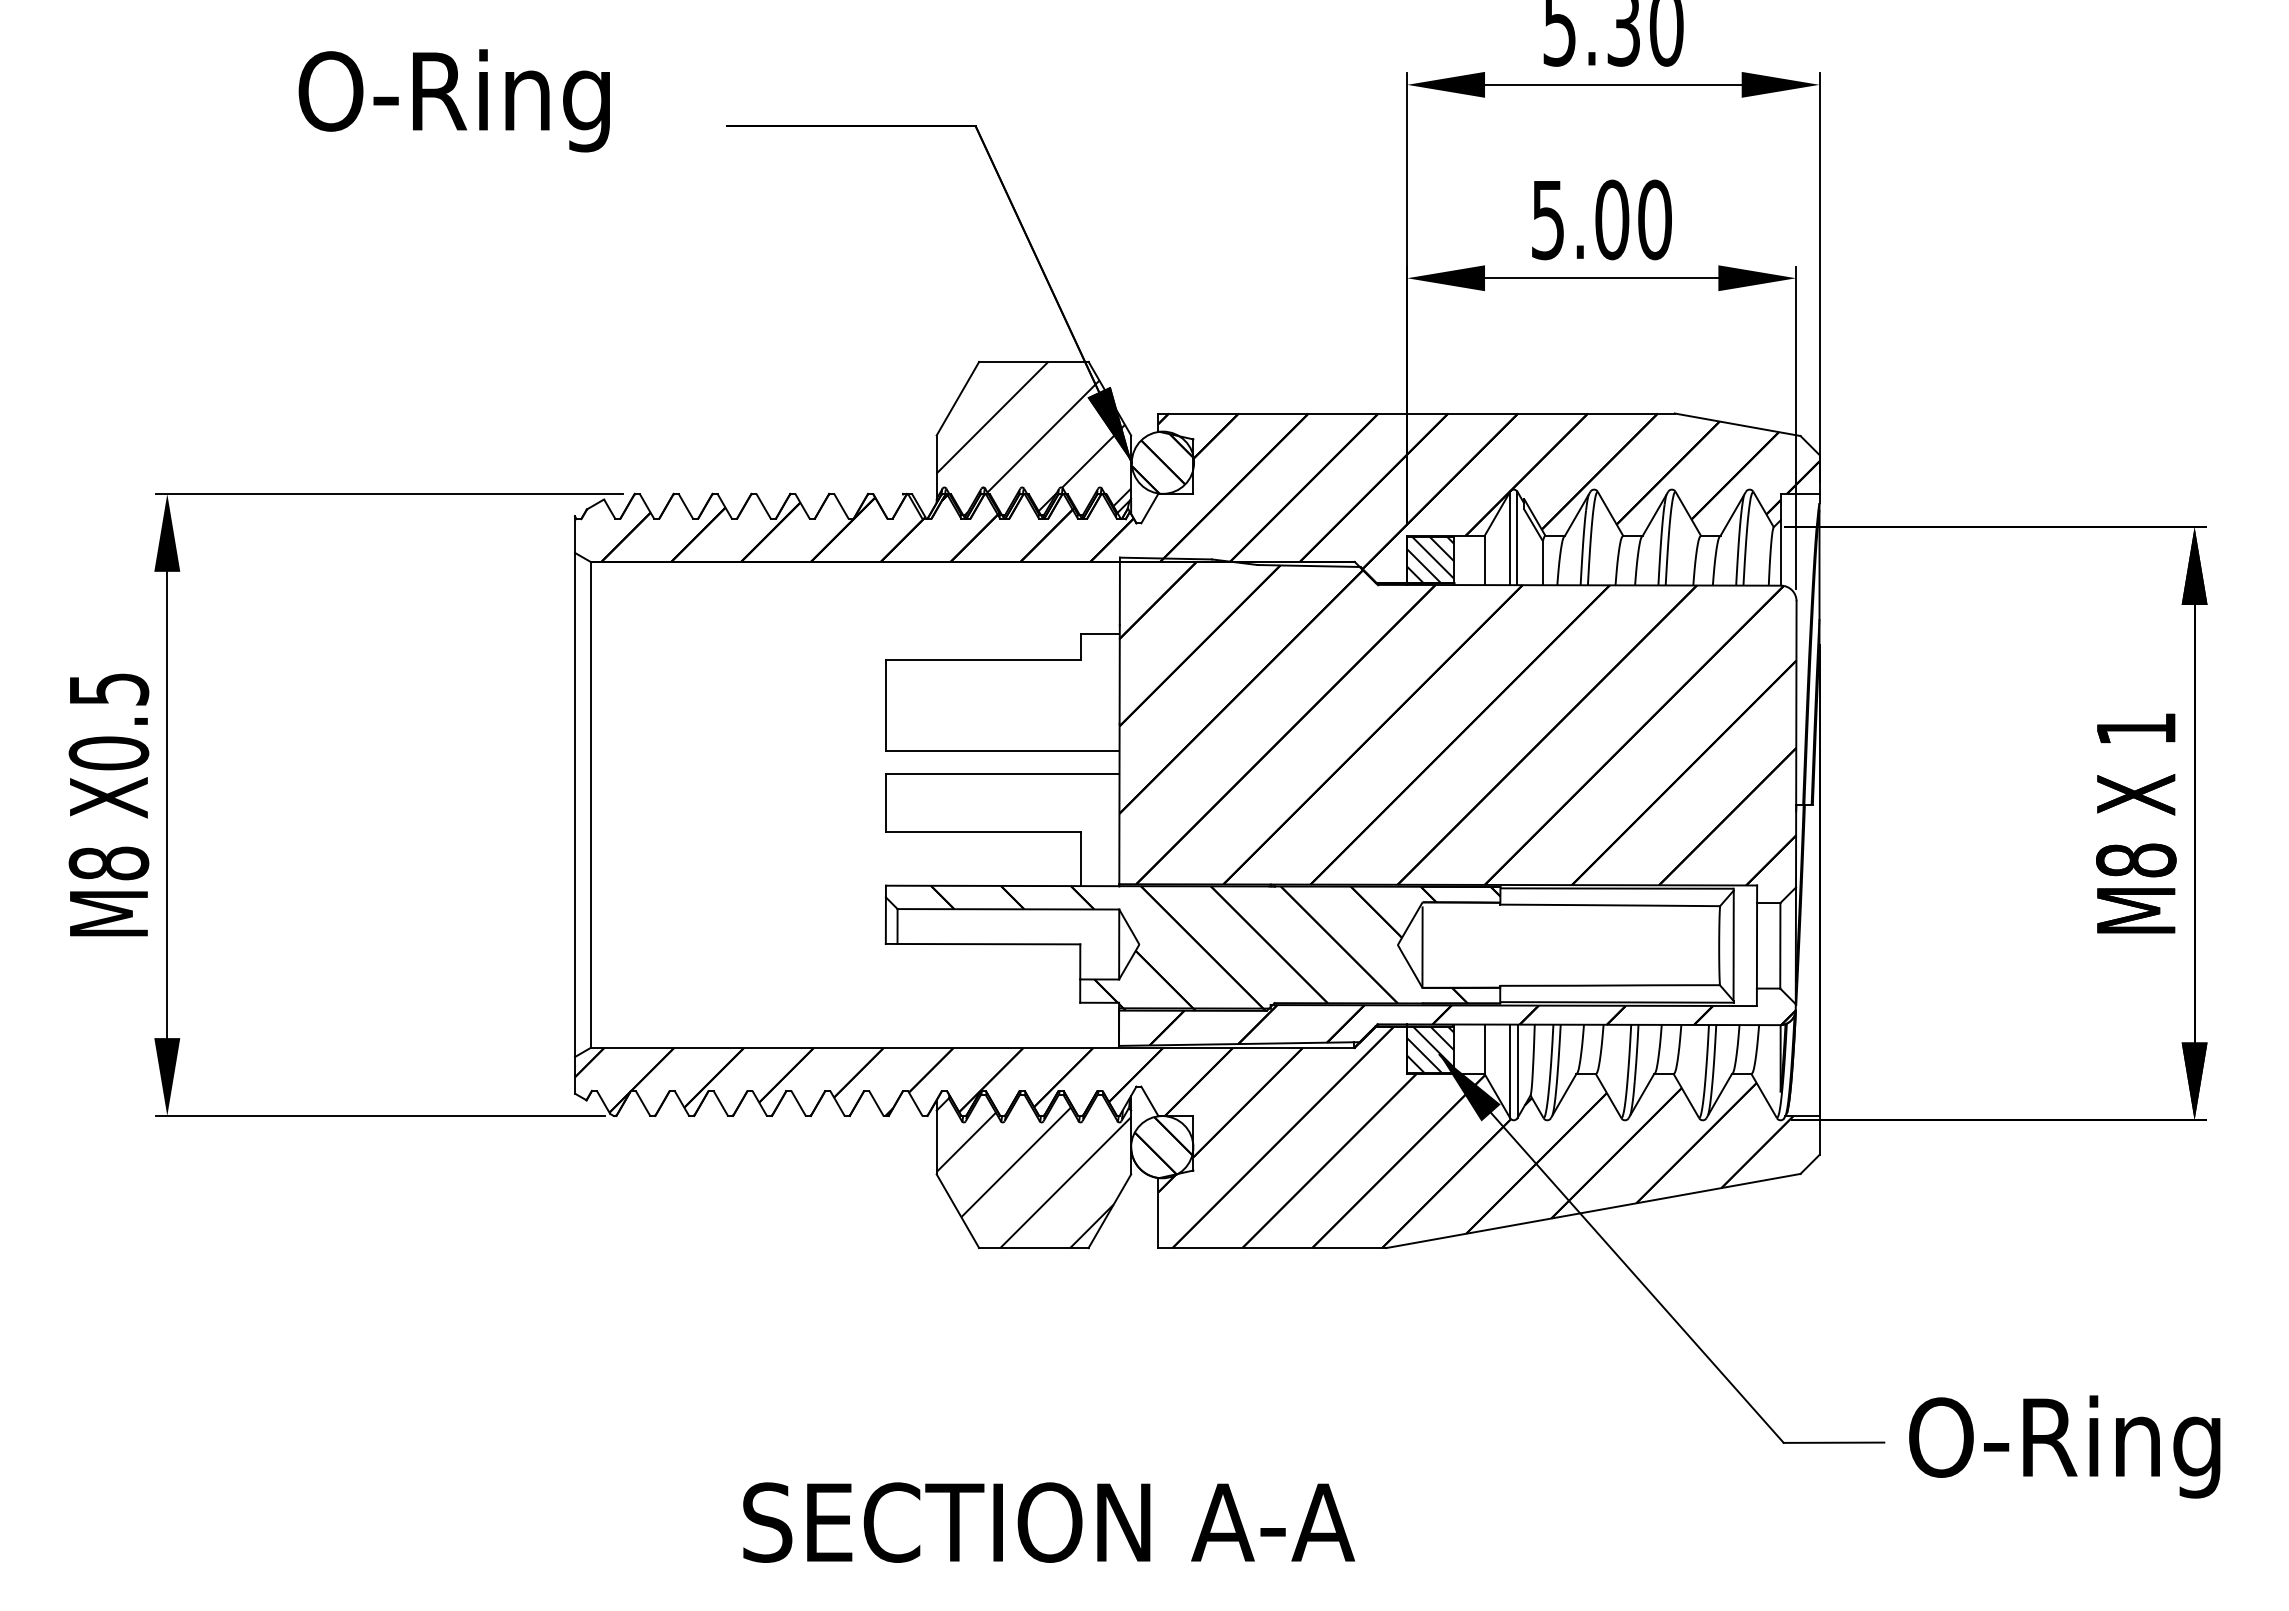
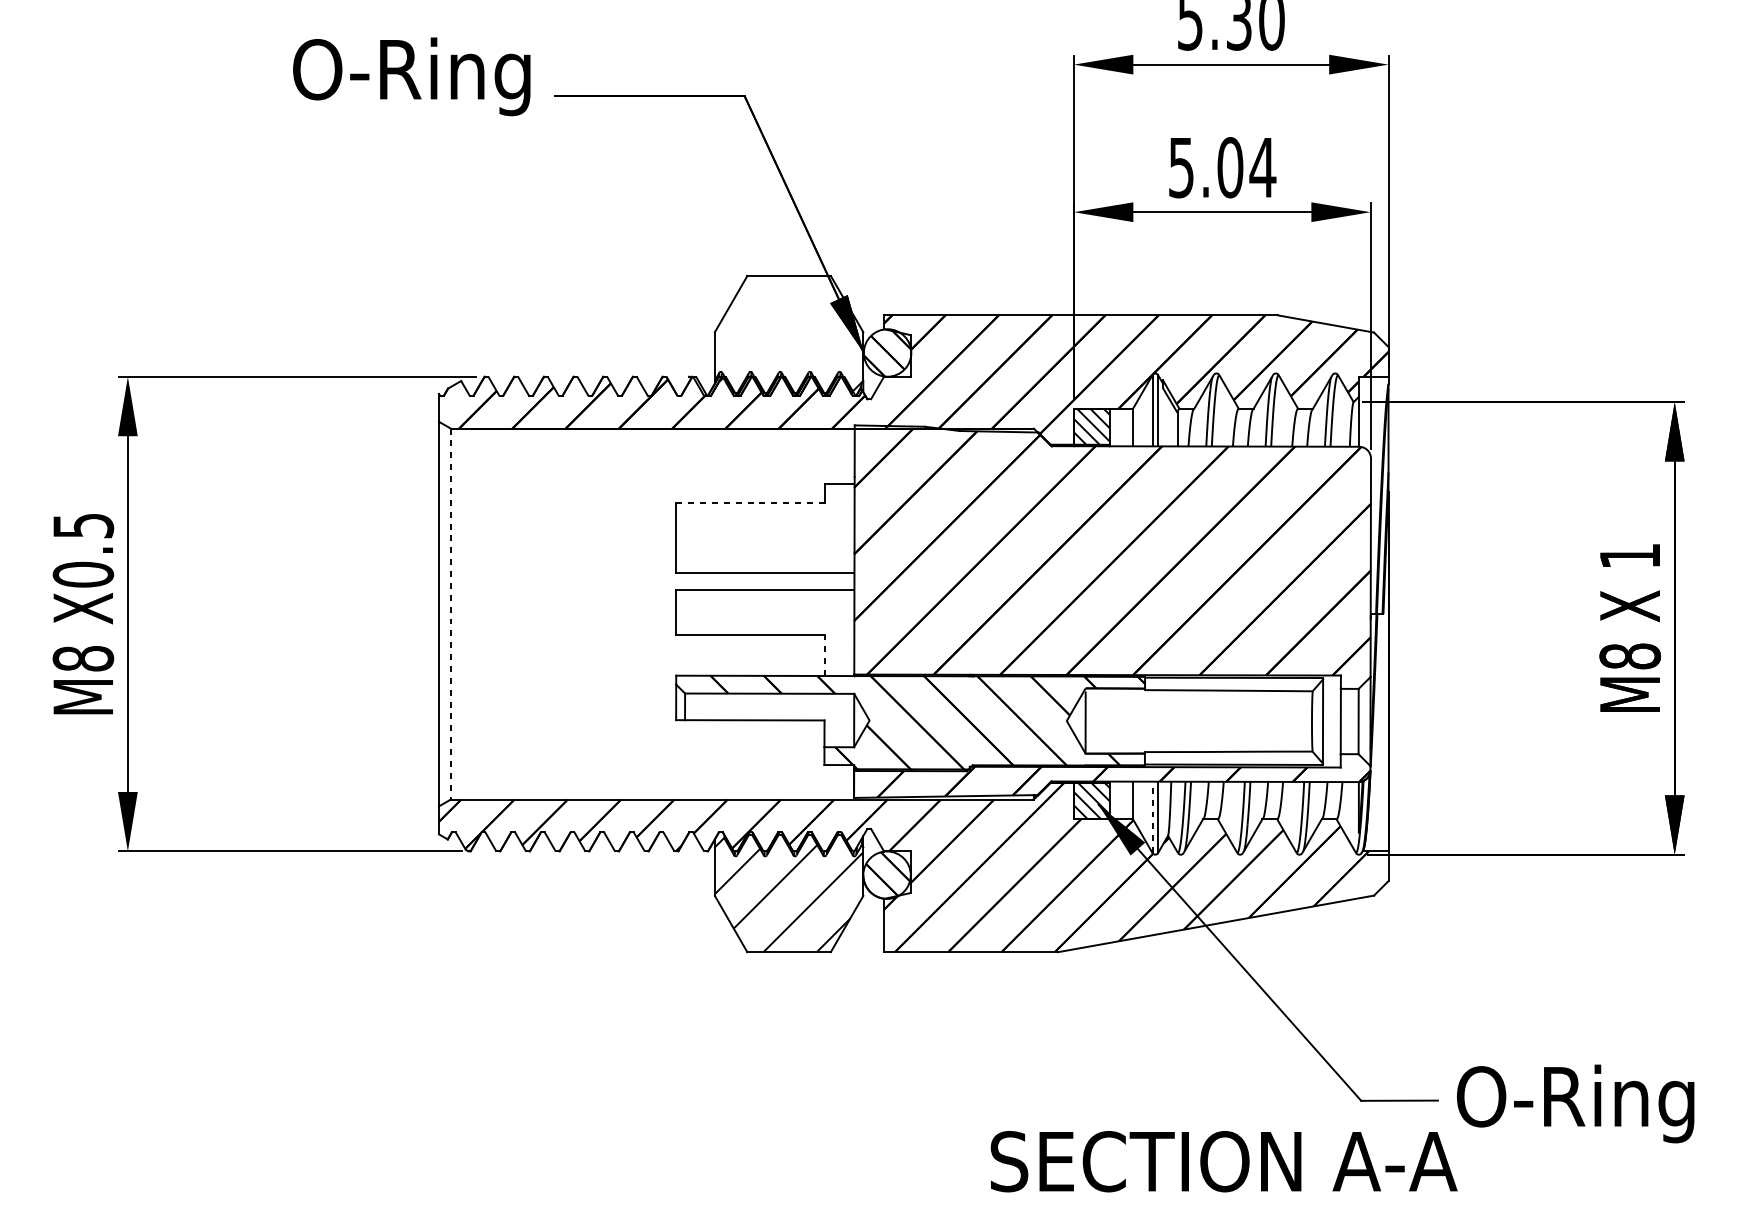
text: (453, 100) -> (411, 76), moved
text: (1654, 219) -> (1262, 167), 5.00 -> 5.04
hatch: (1033, 437) -> (788, 333), removed
line: (982, 659) -> (749, 503), solid -> dashed
line: (590, 805) -> (450, 614), solid -> dashed
line: (1080, 859) -> (824, 655), solid -> dashed
line: (1510, 1071) -> (1152, 817), solid -> dashed
text: (1049, 1522) -> (1224, 1161), moved

